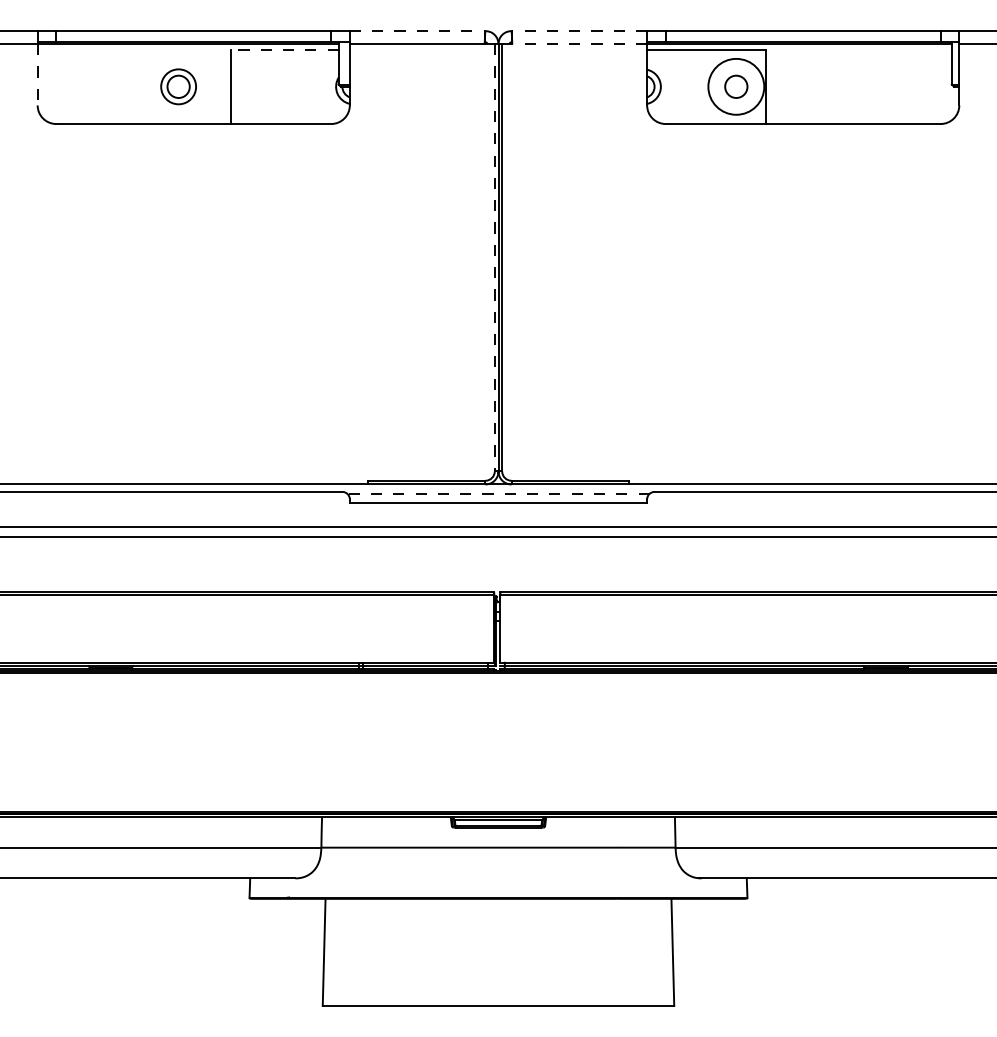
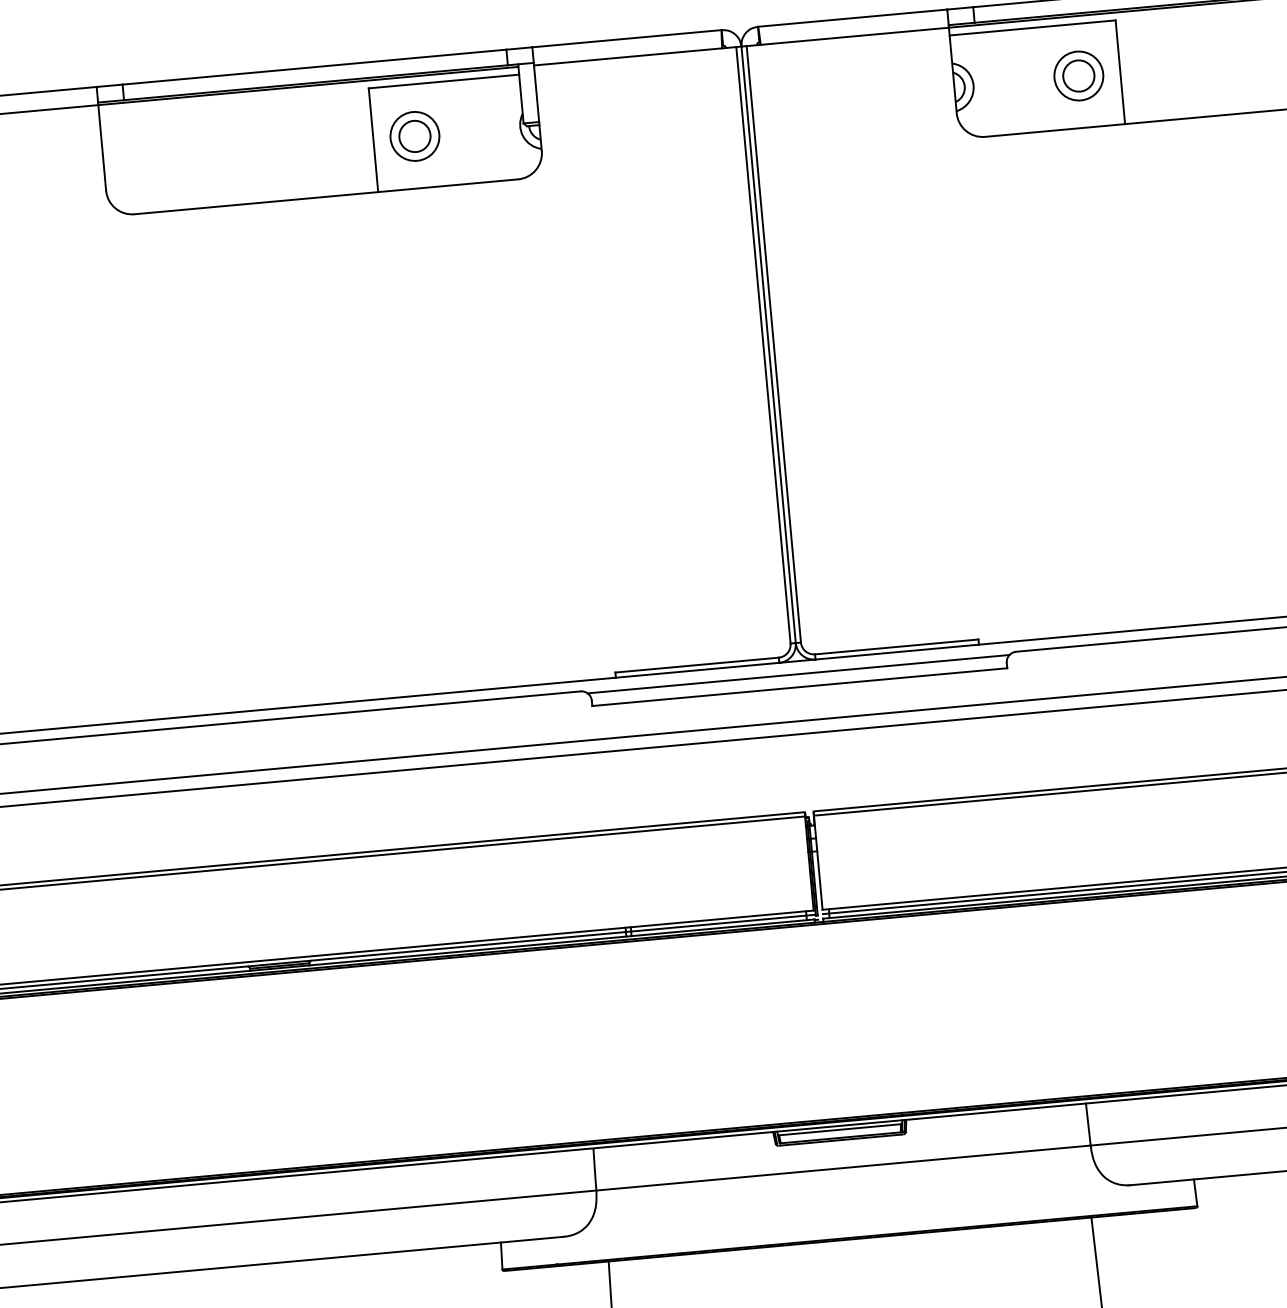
line: (417, 31) -> (626, 39), dashed -> solid
line: (579, 31) -> (852, 18), dashed -> solid
line: (579, 44) -> (854, 36), dashed -> solid
line: (284, 49) -> (443, 81), dashed -> solid
line: (37, 74) -> (101, 147), dashed -> solid
part: (178, 86) -> (414, 135), moved
circle: (735, 86) -> (1077, 75), size x0.62
line: (494, 257) -> (763, 344), dashed -> solid
line: (498, 493) -> (798, 673), dashed -> solid

